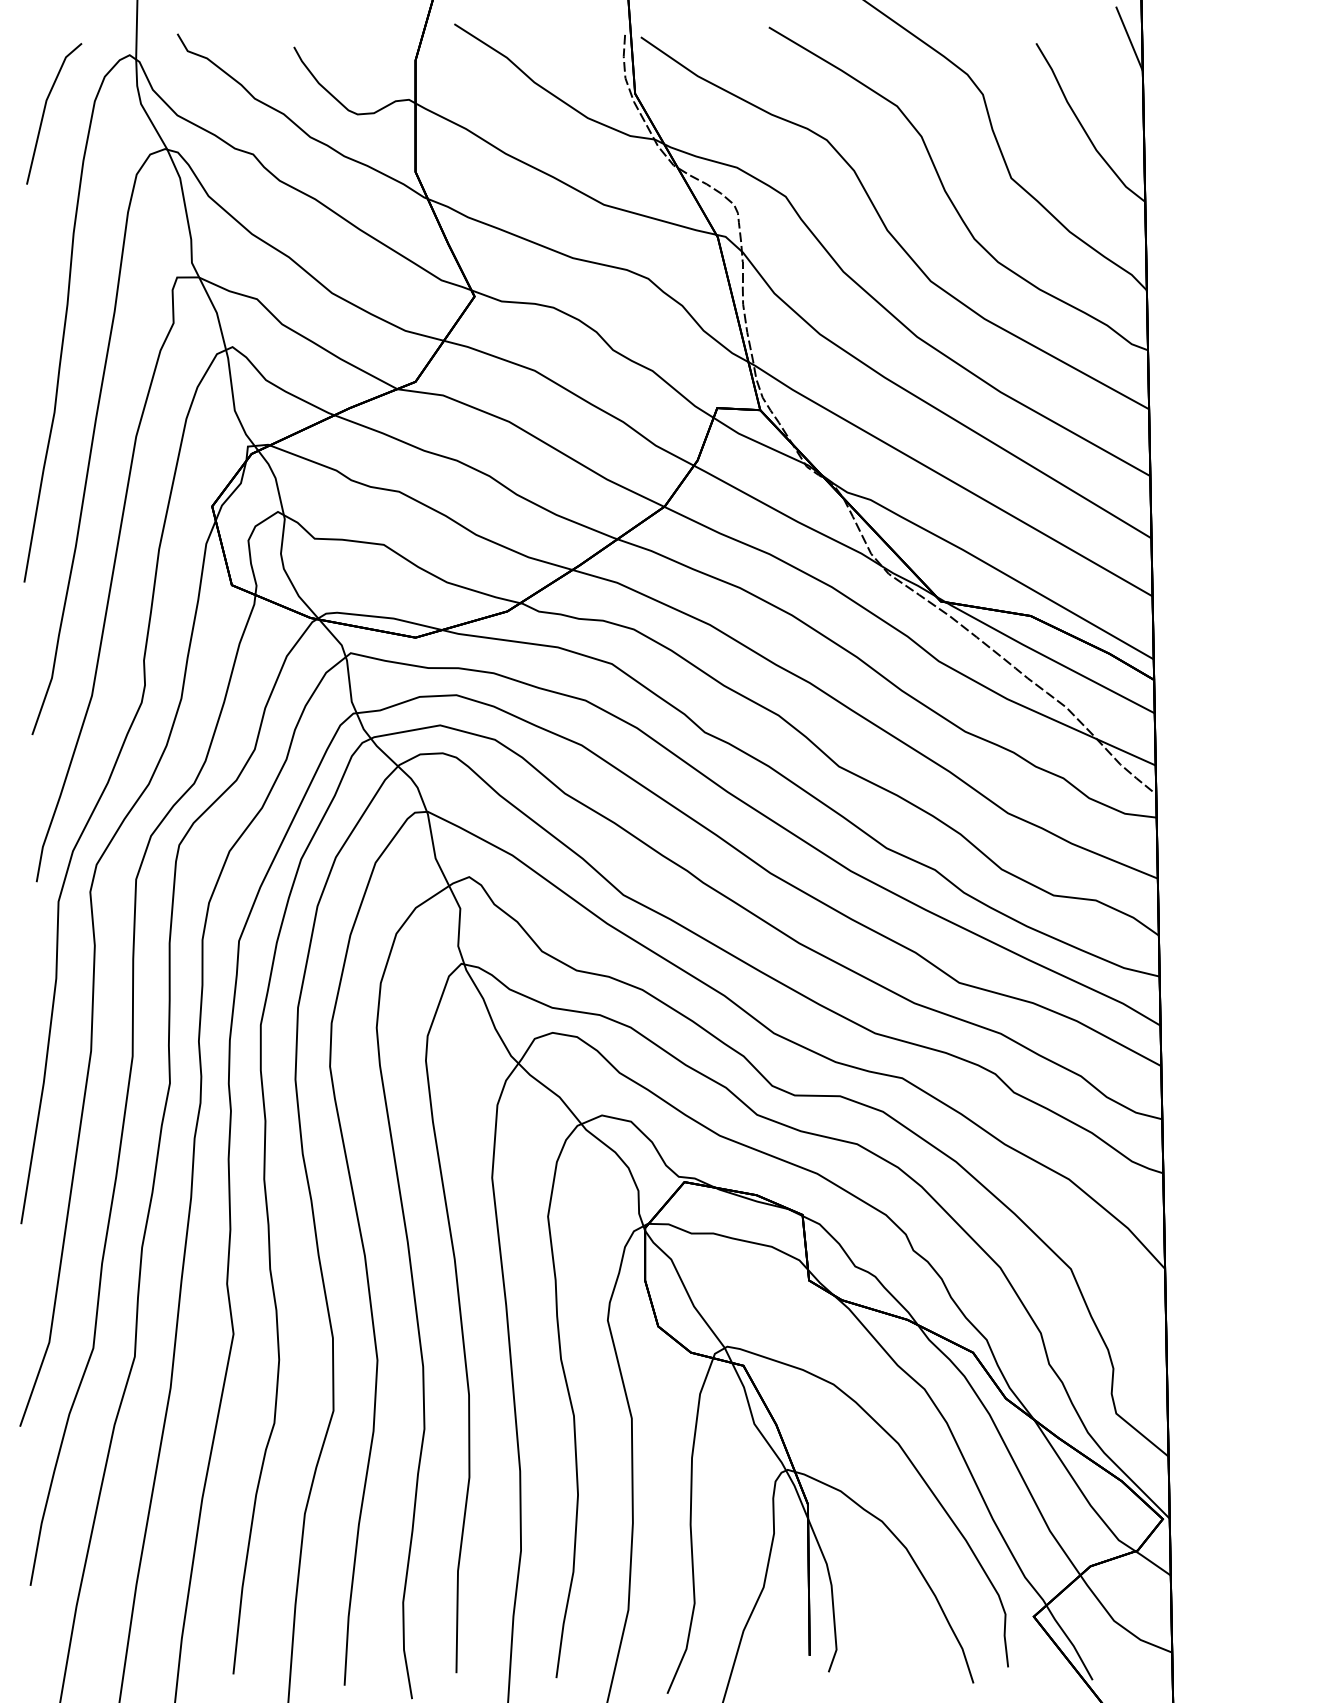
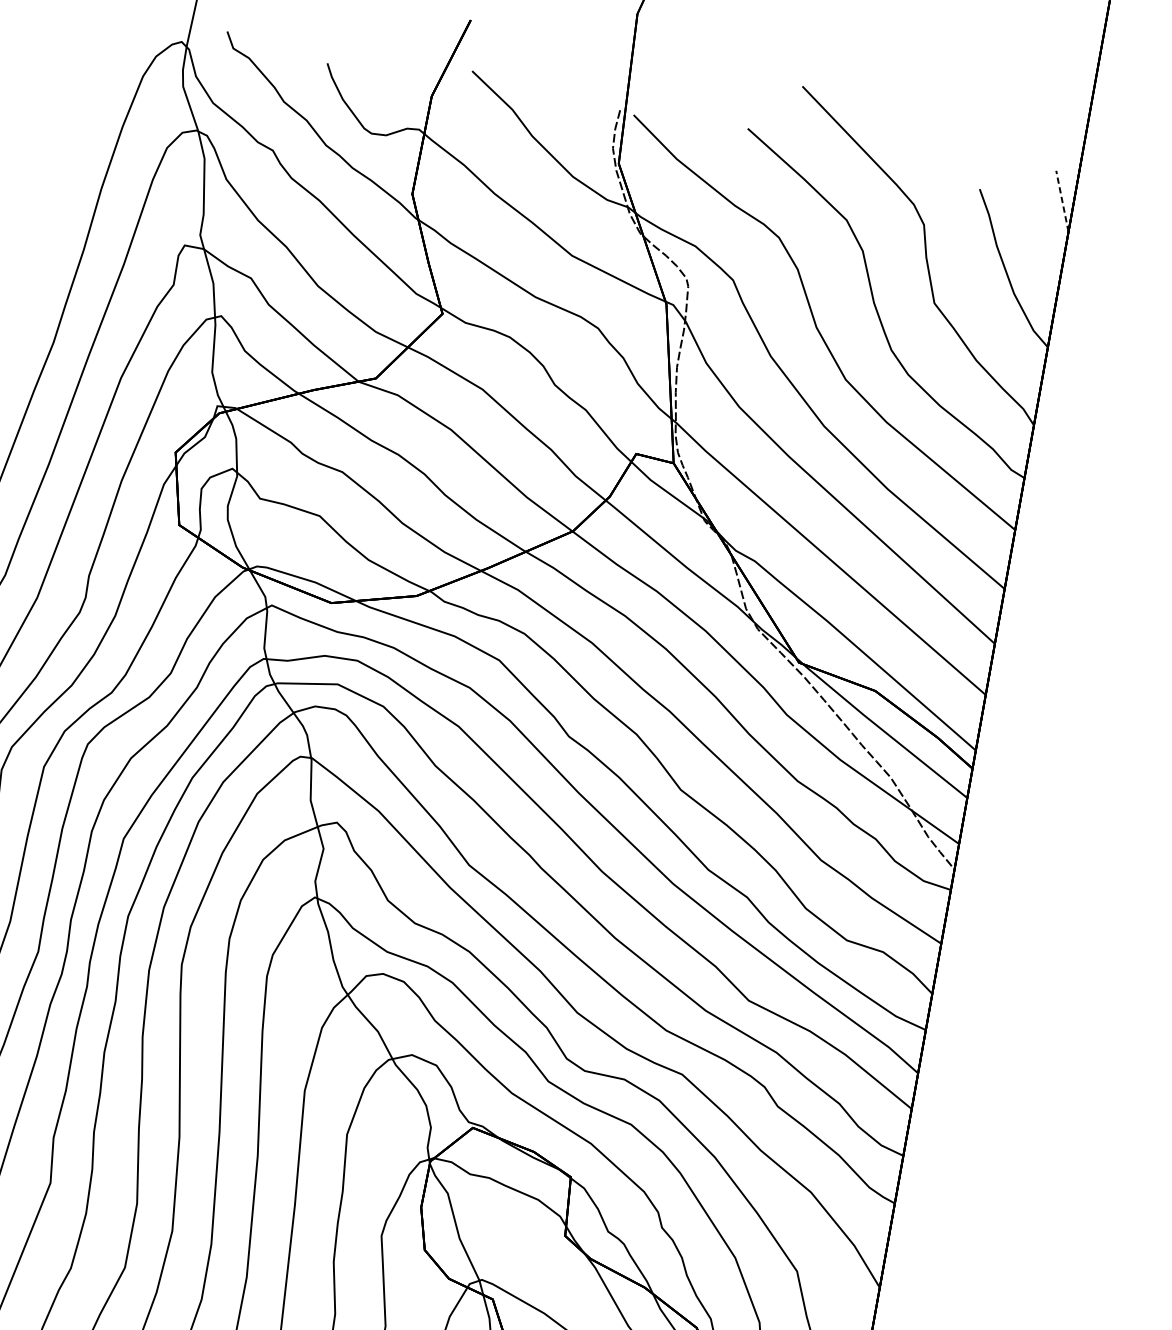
line: (1129, 38) -> (1062, 201), solid -> dashed
line: (45, 110) -> (98, 75), removed

